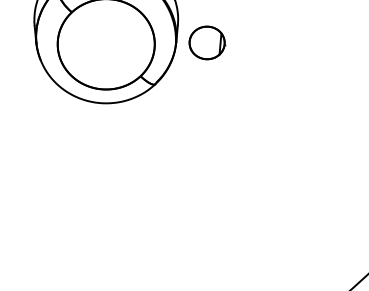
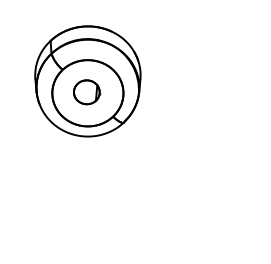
part: (208, 43) -> (87, 92), moved

